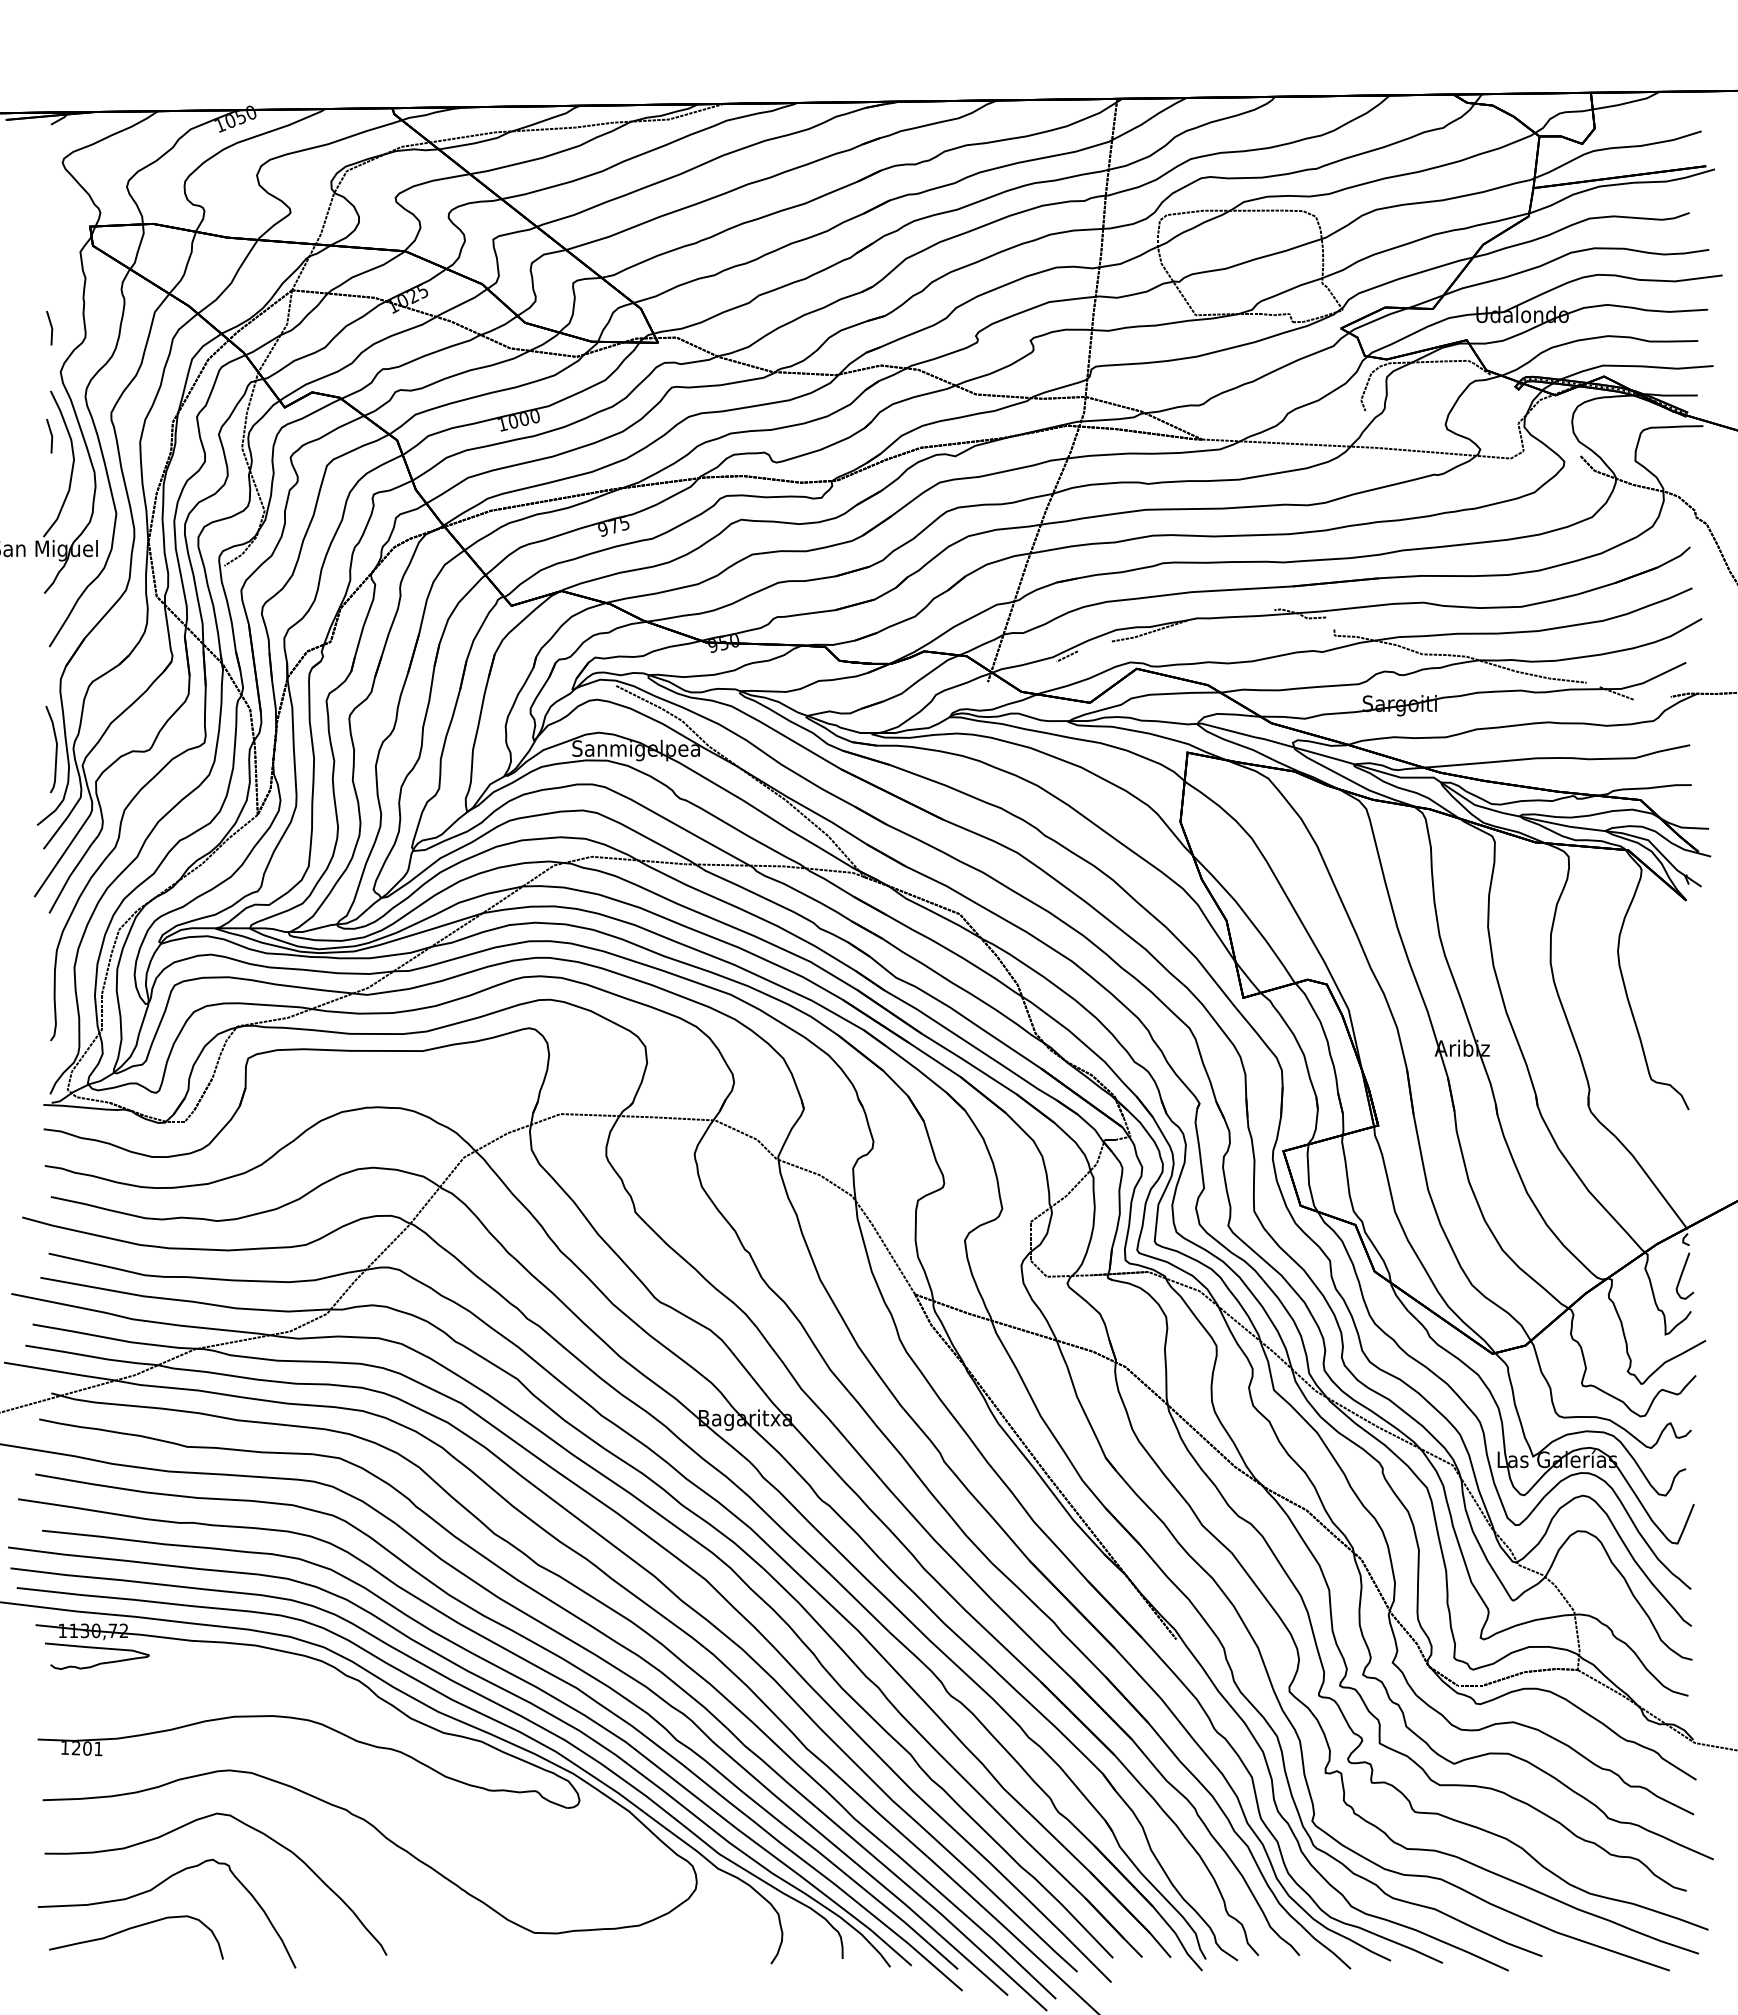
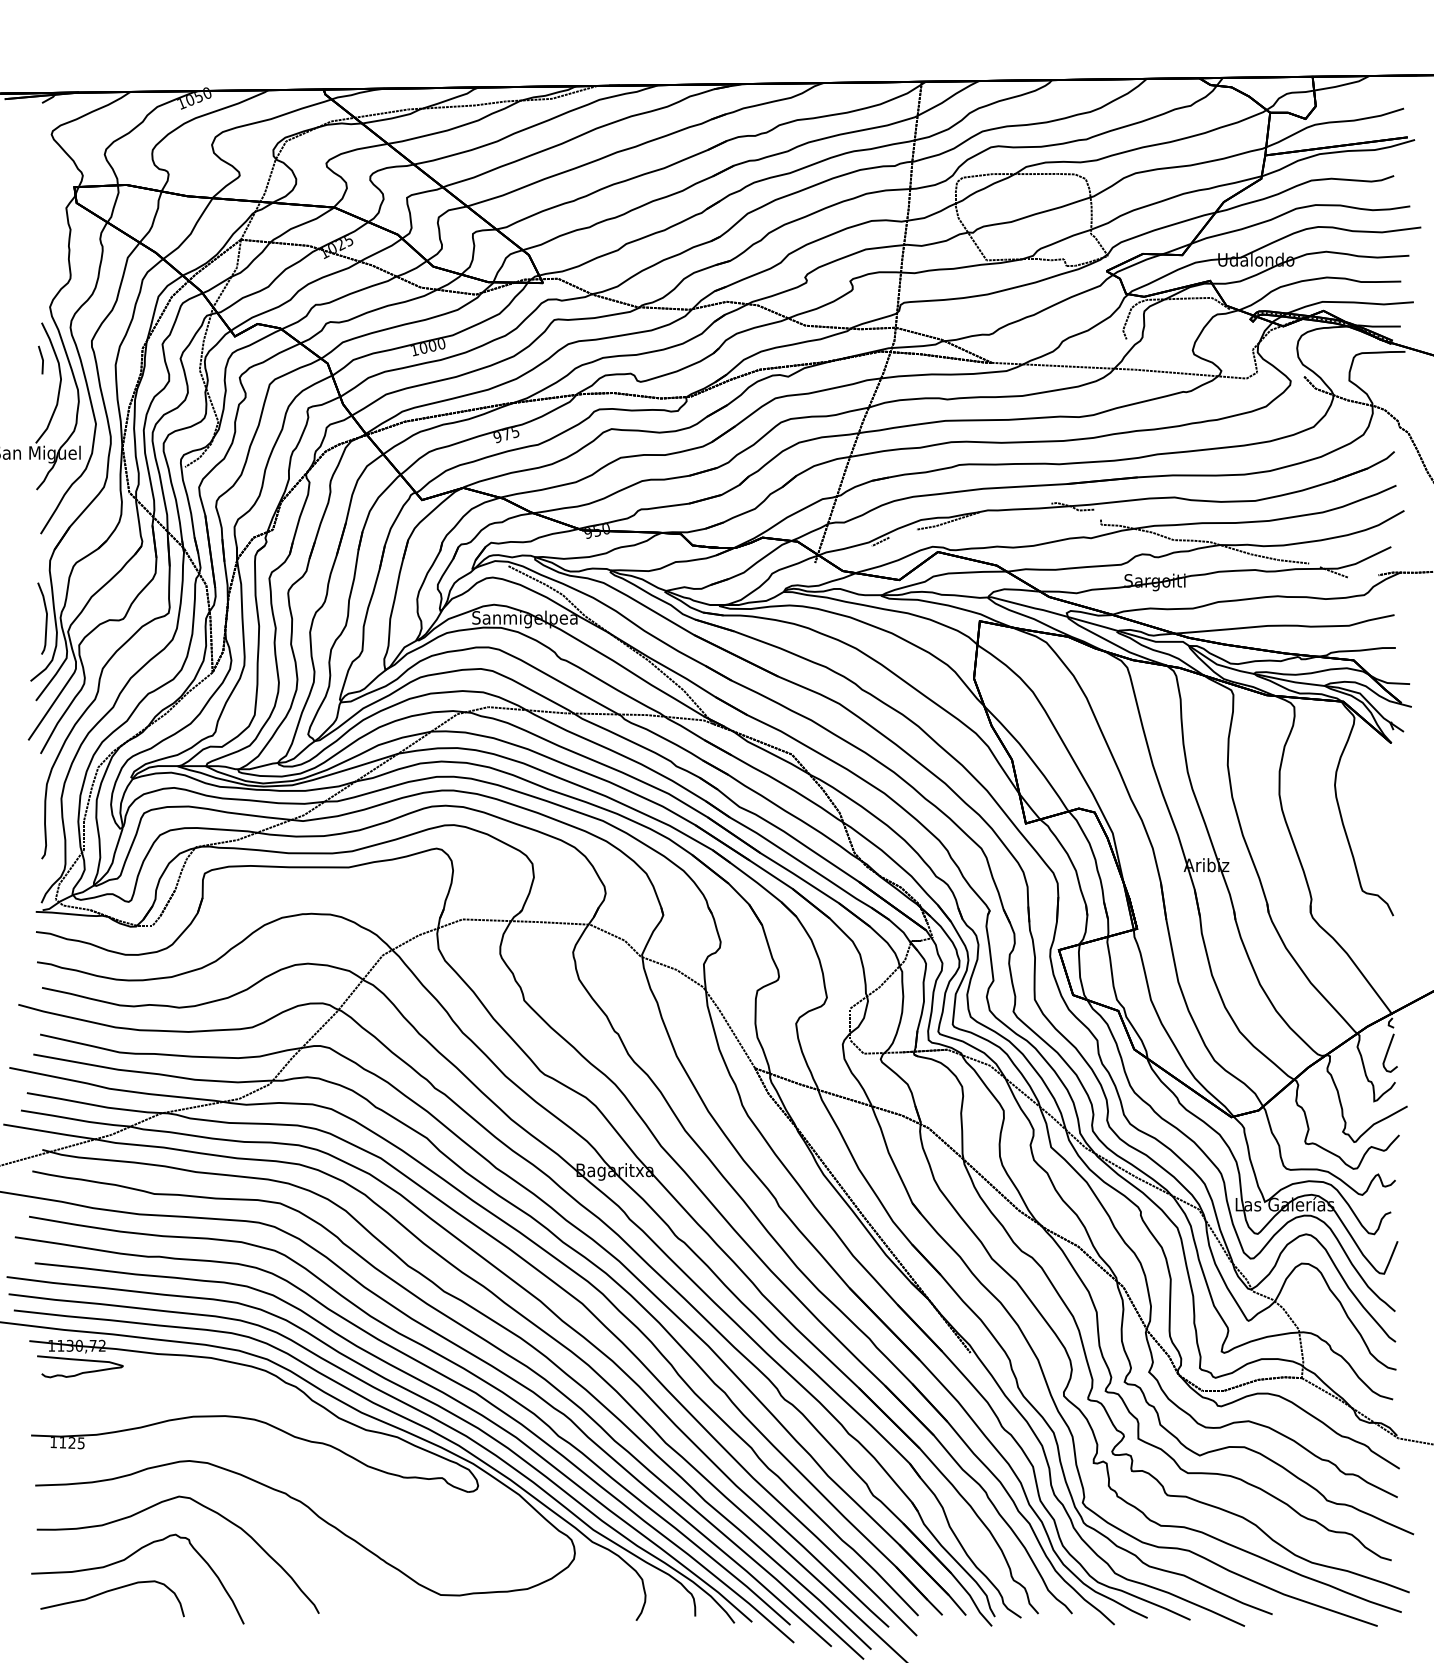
line: (51, 328) -> (42, 271), removed
text: (86, 1748) -> (71, 1442), 1201 -> 1125

